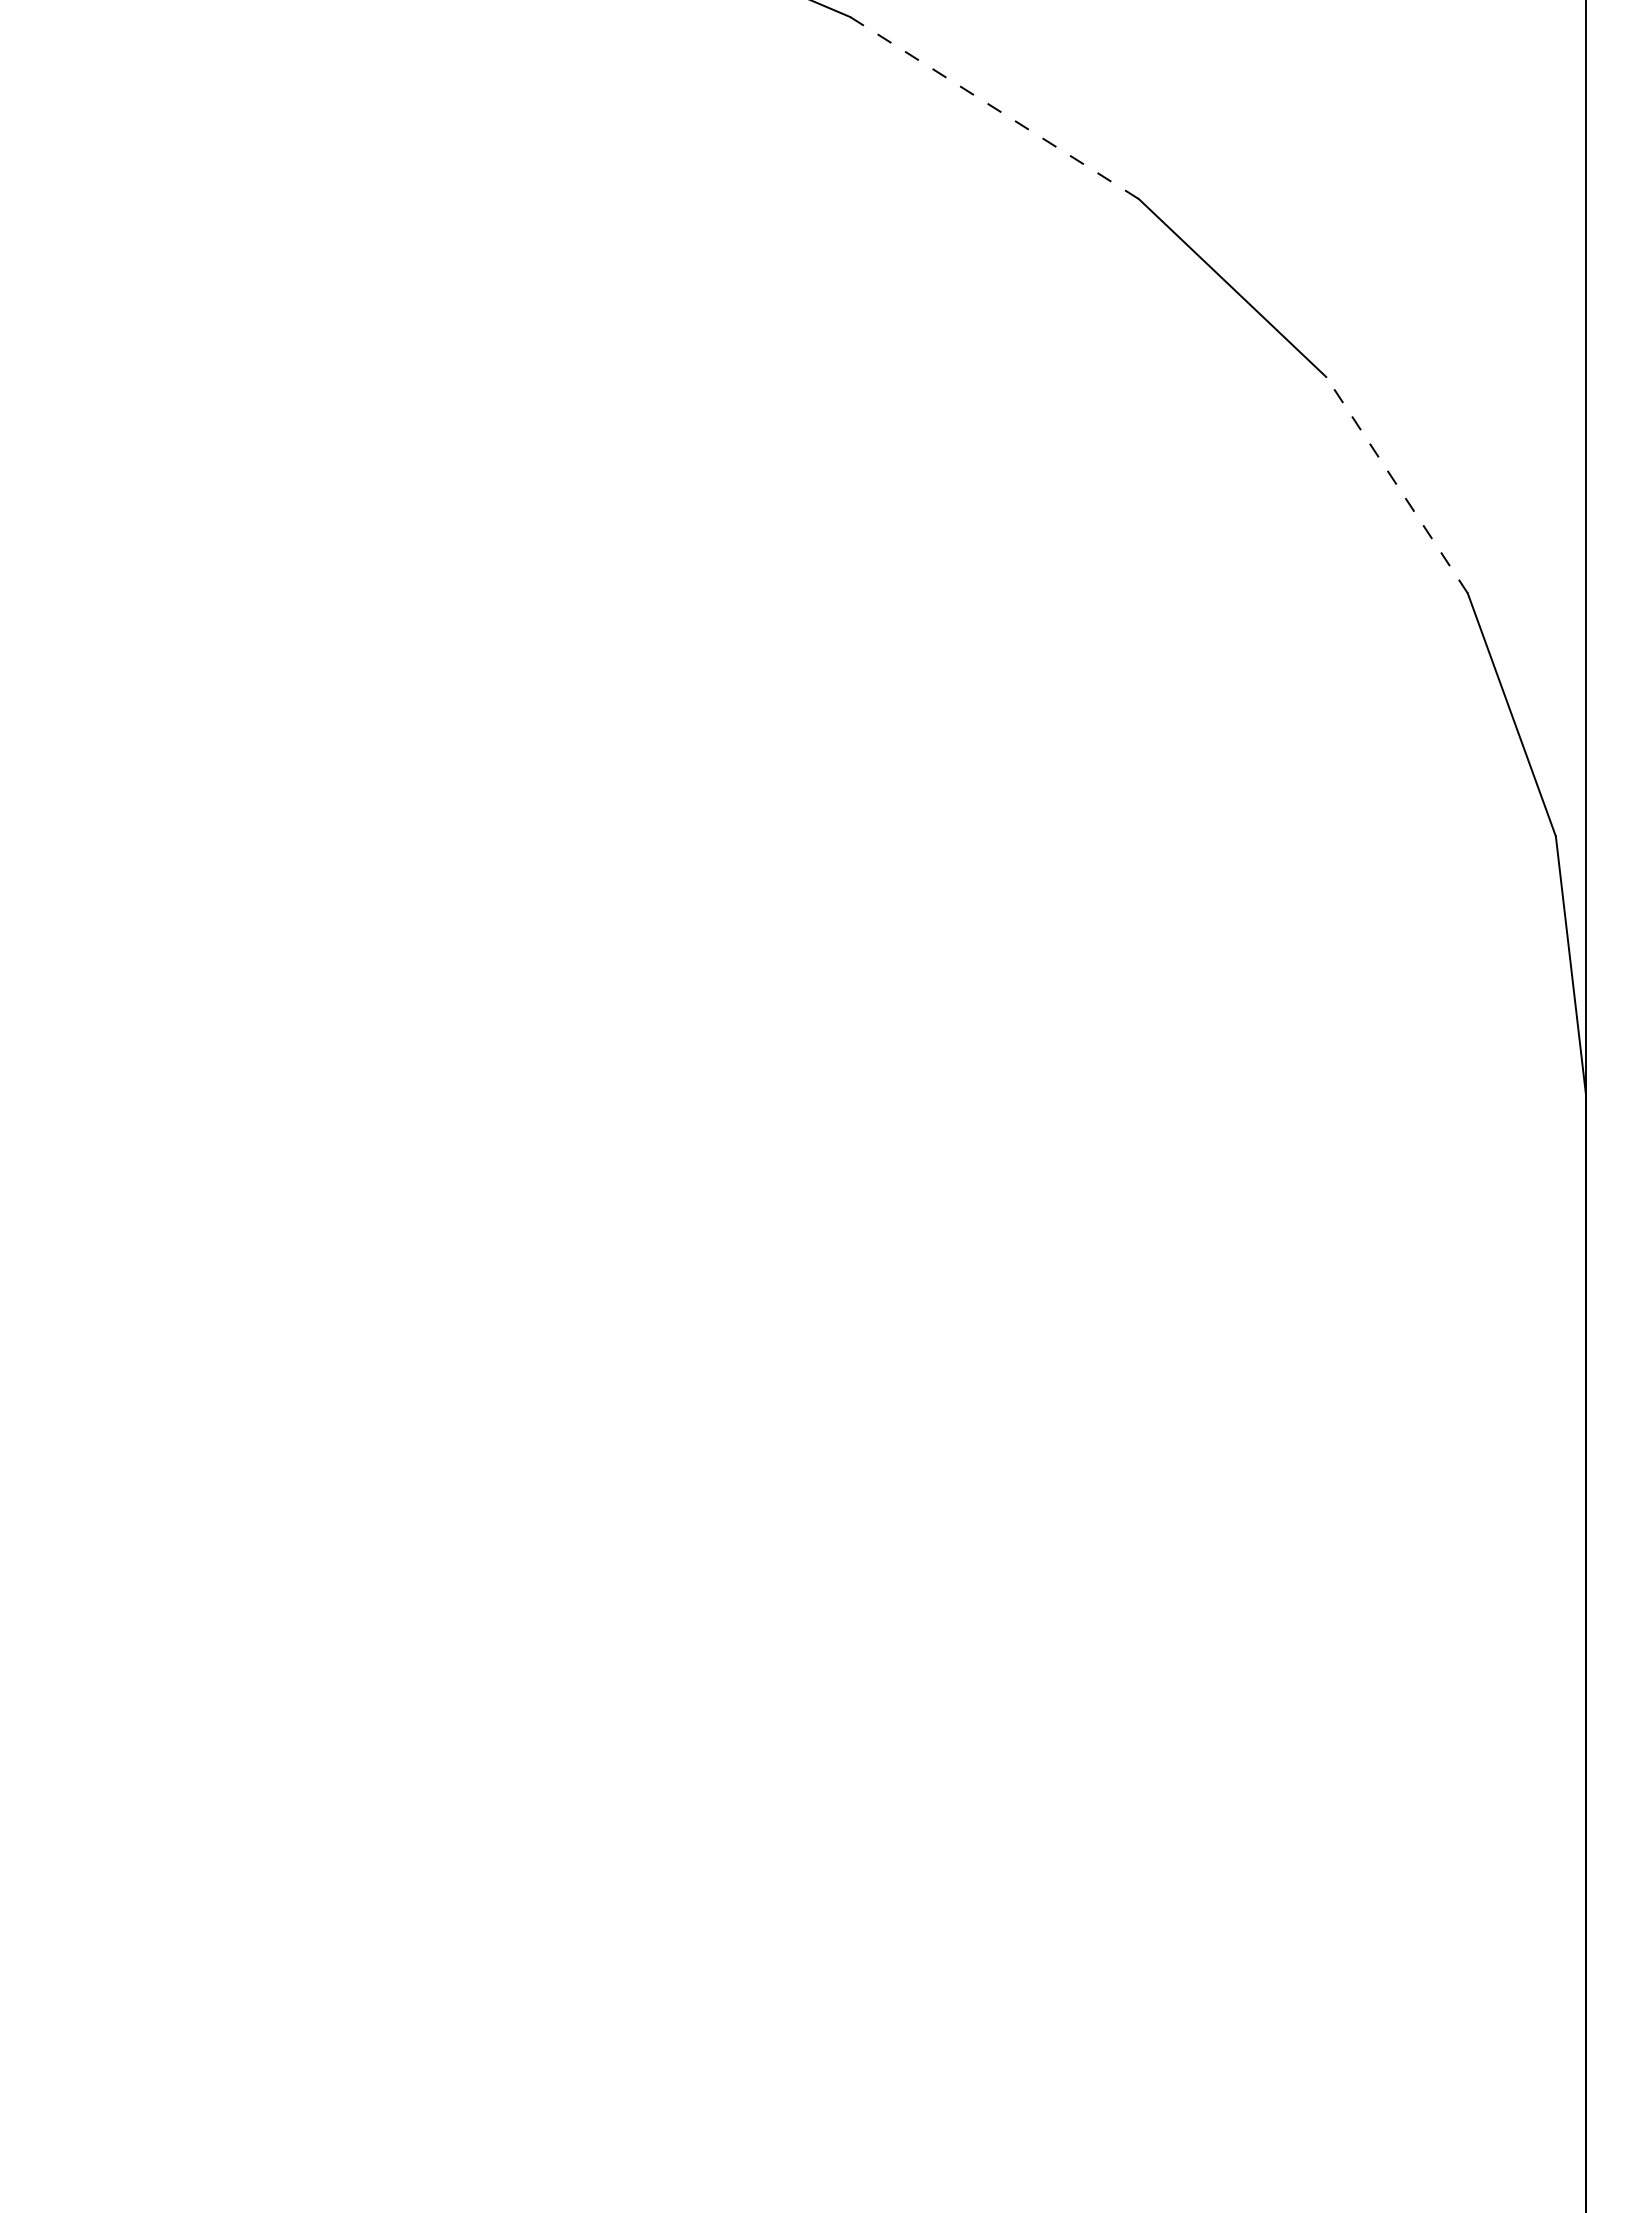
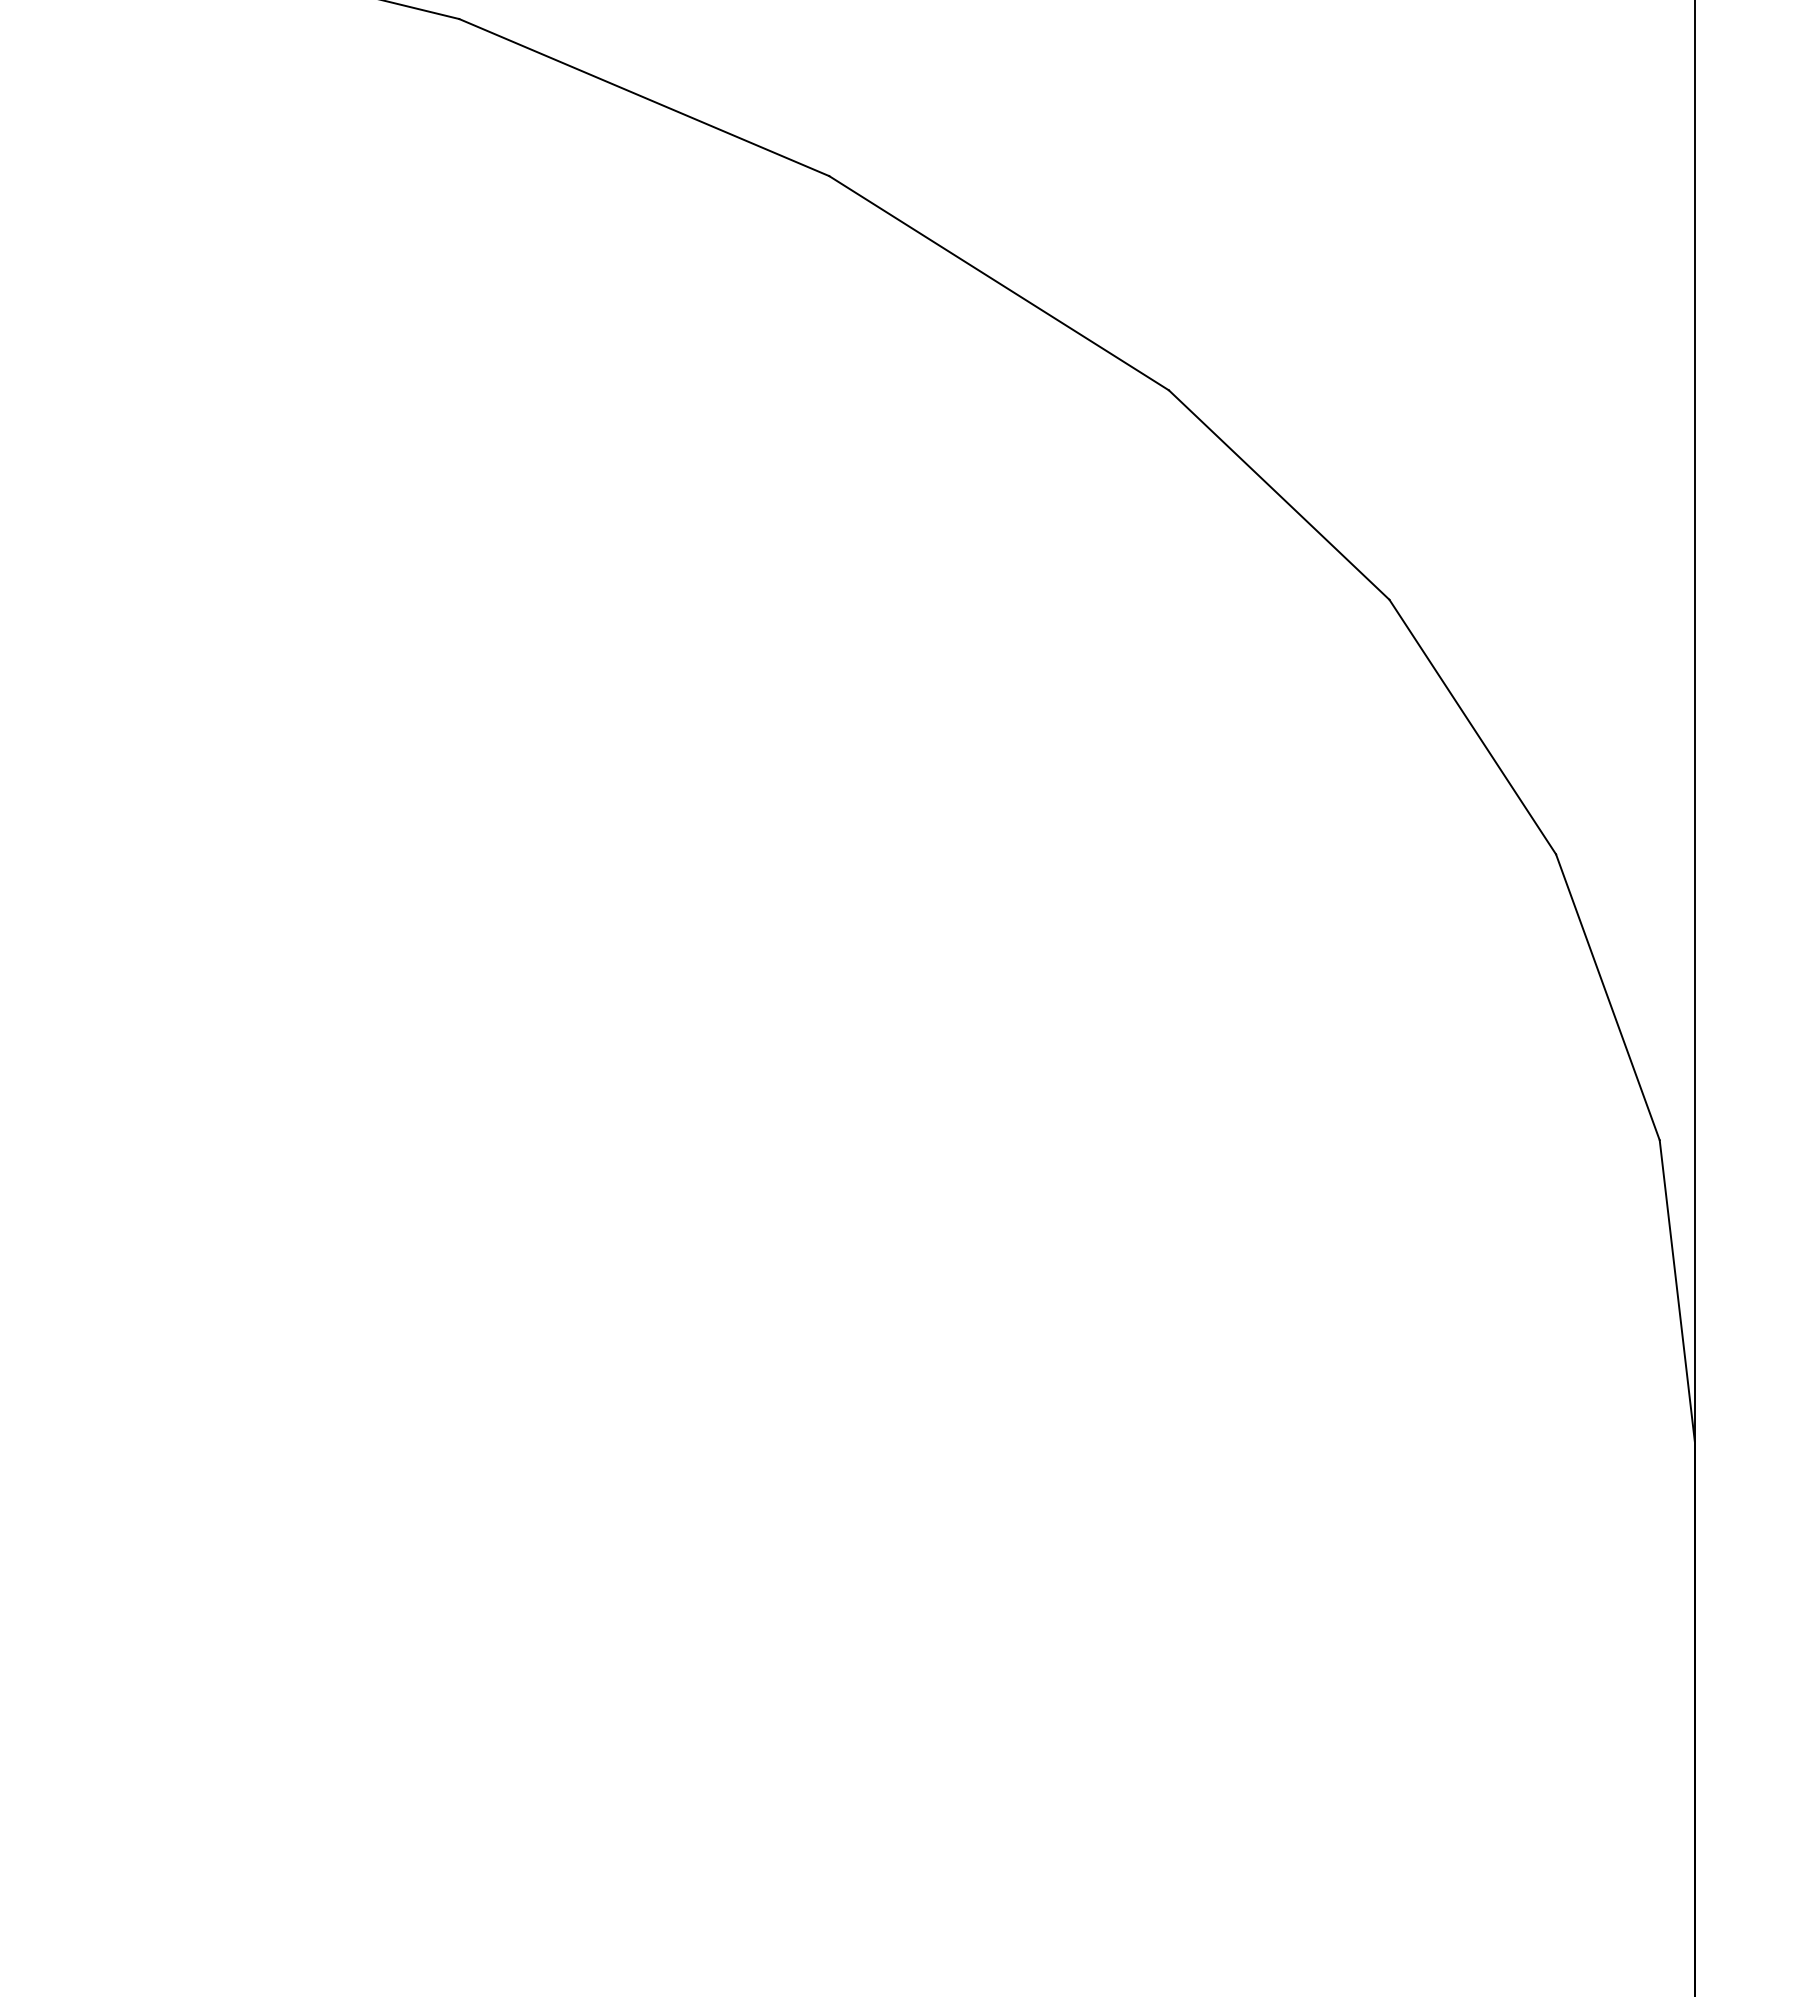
line: (994, 108) -> (999, 283), dashed -> solid
line: (1396, 484) -> (1472, 726), dashed -> solid

